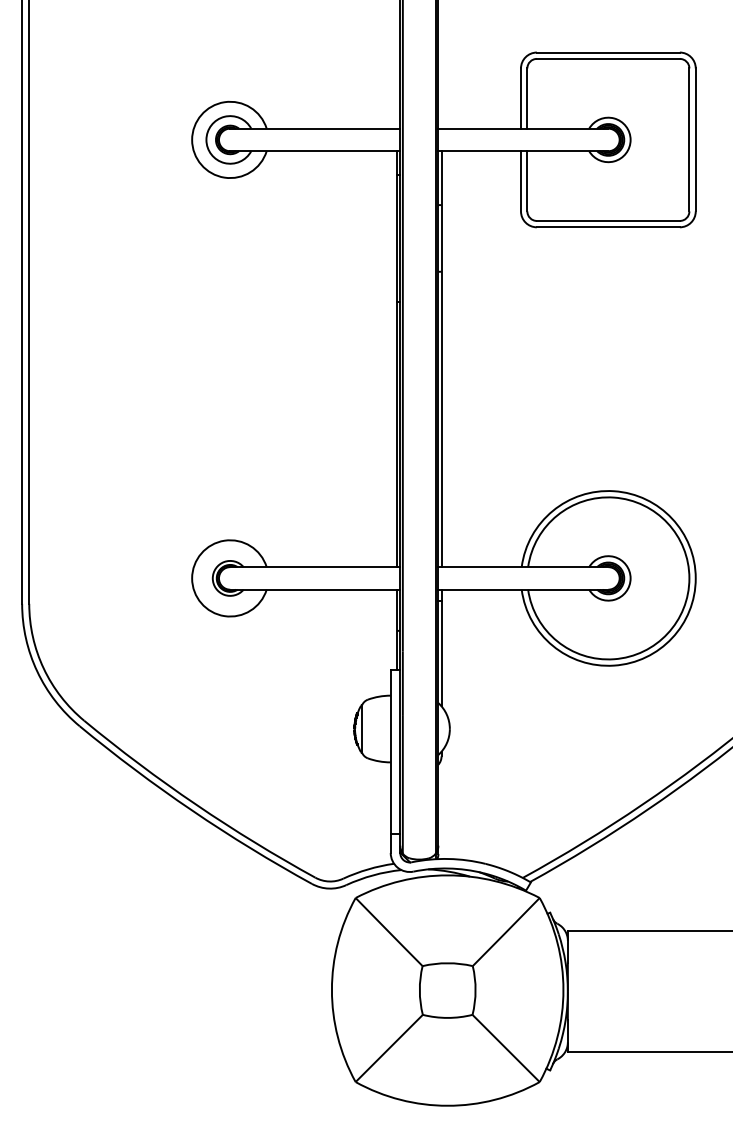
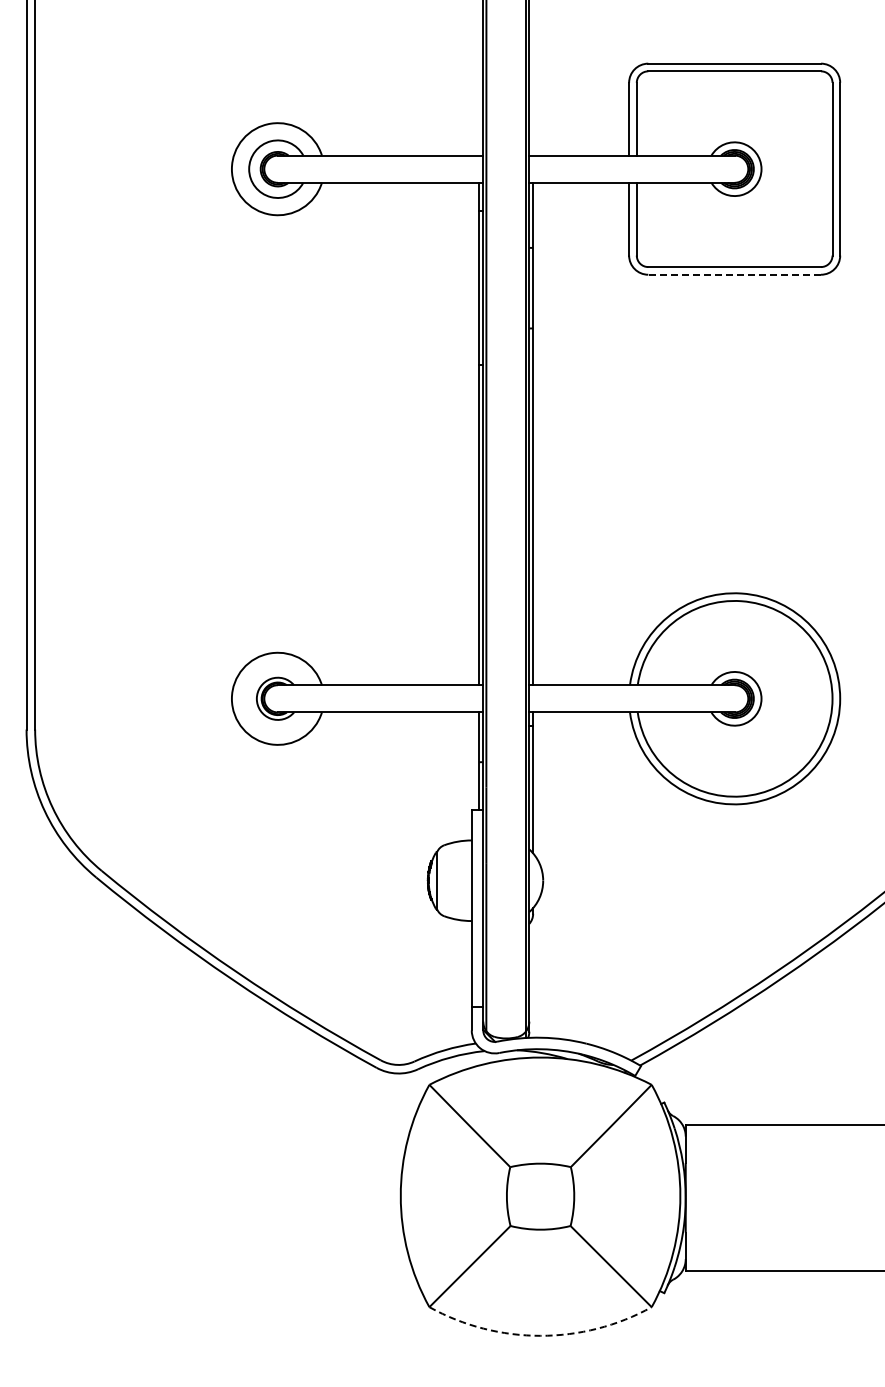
line: (608, 227) -> (734, 274), solid -> dashed
arc: (447, 1105) -> (540, 1335), solid -> dashed

